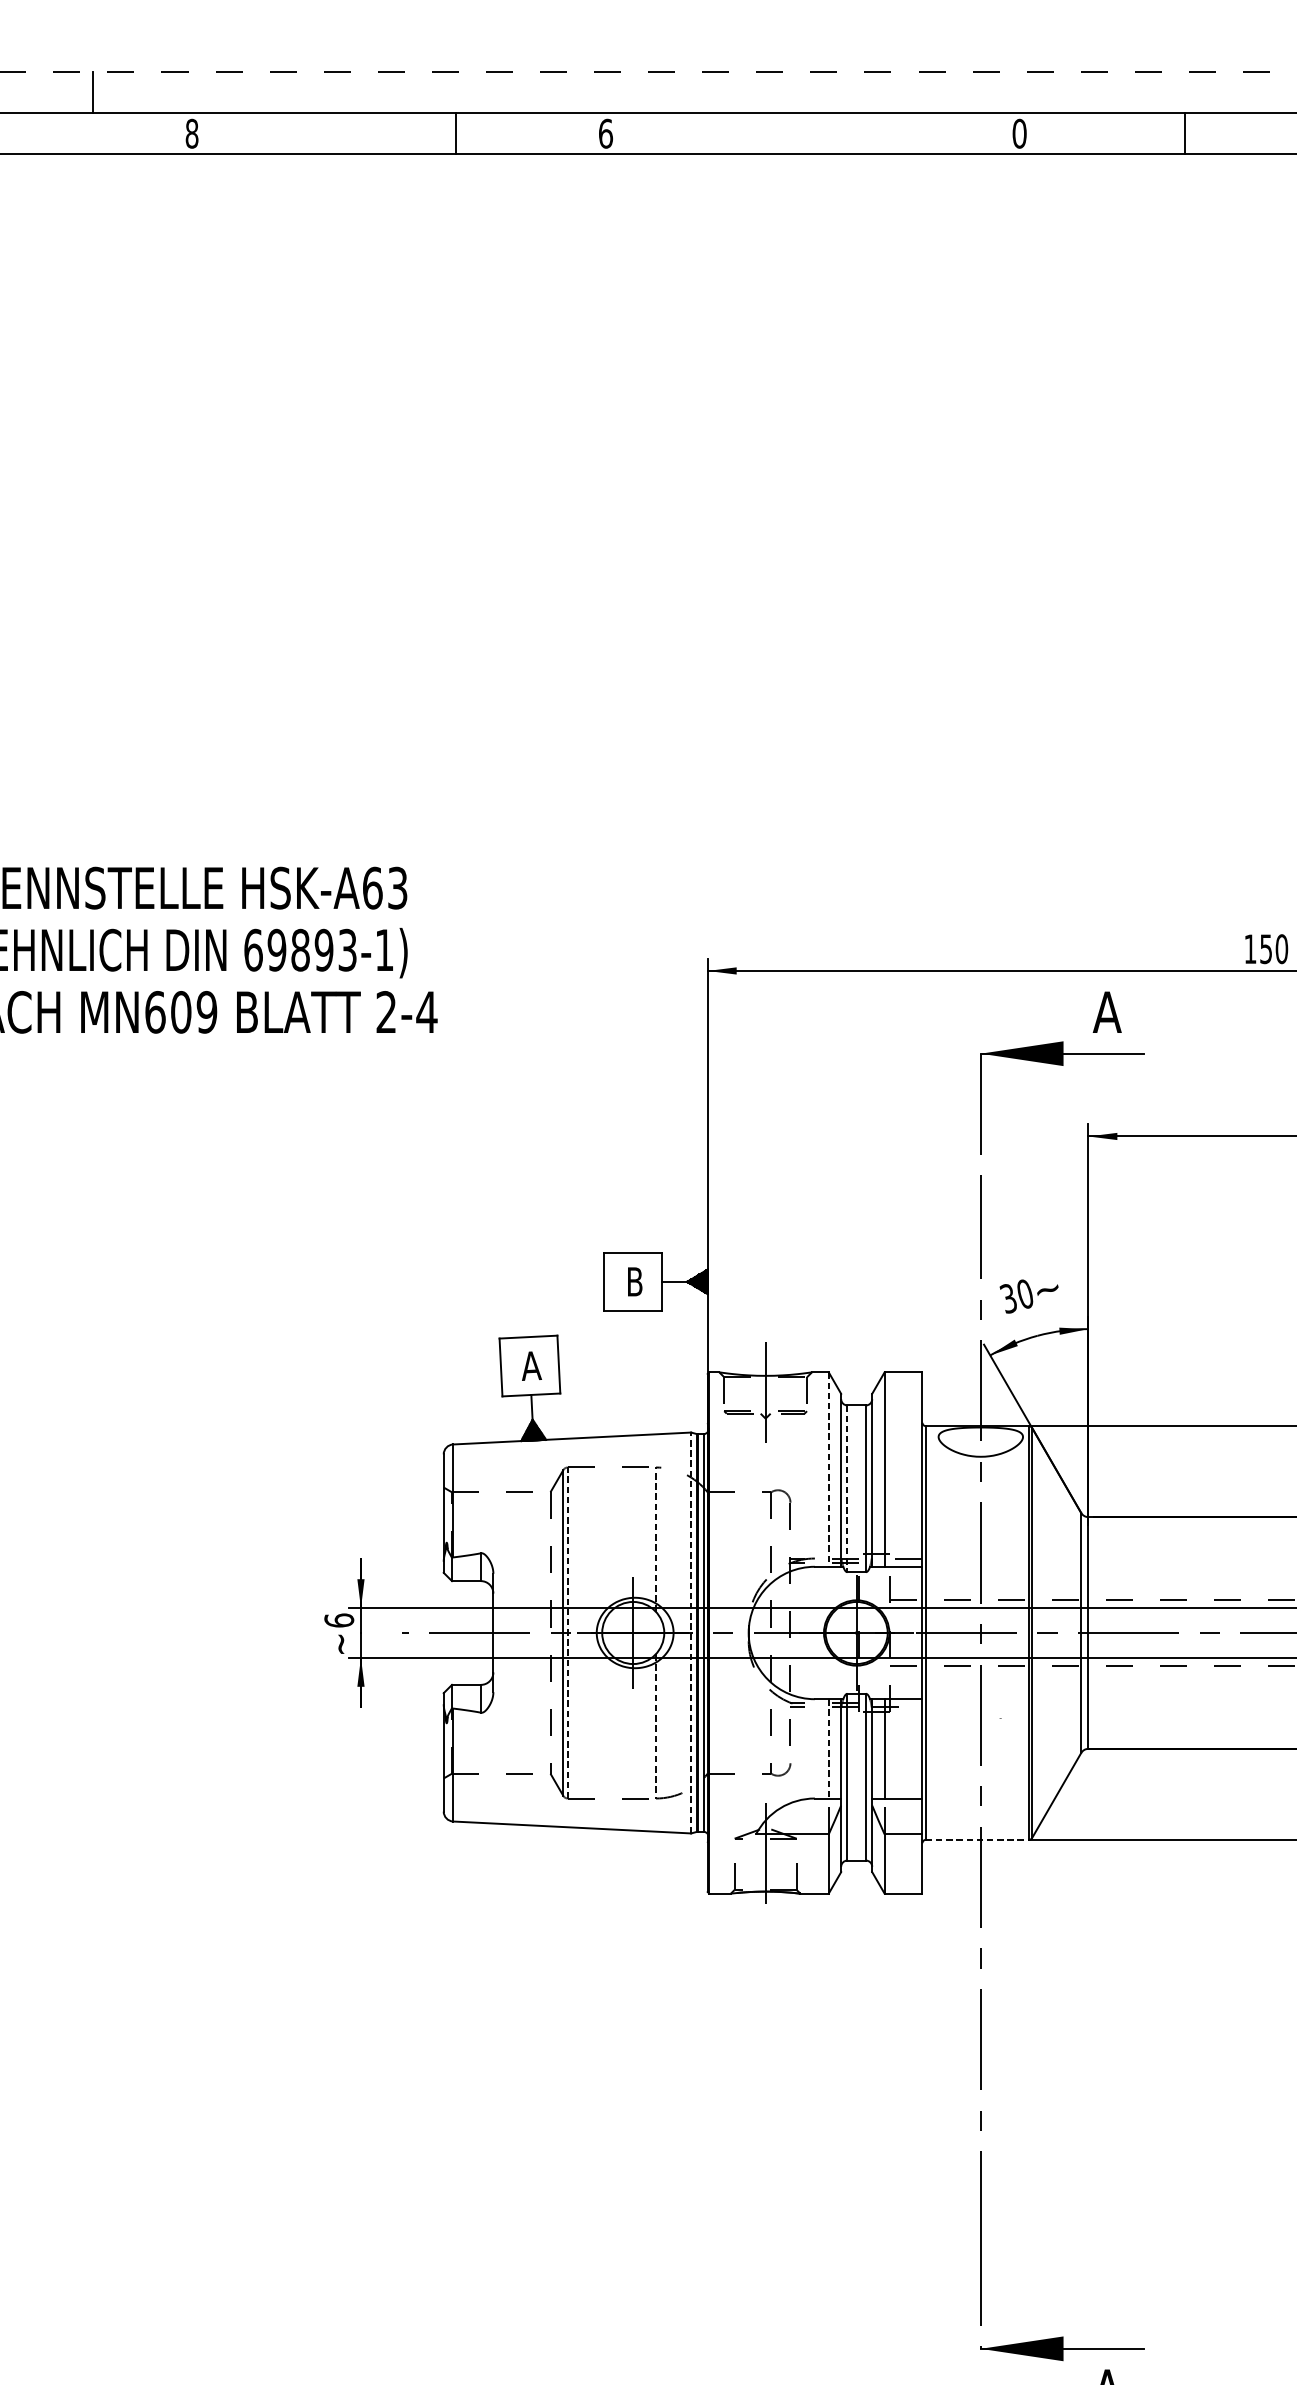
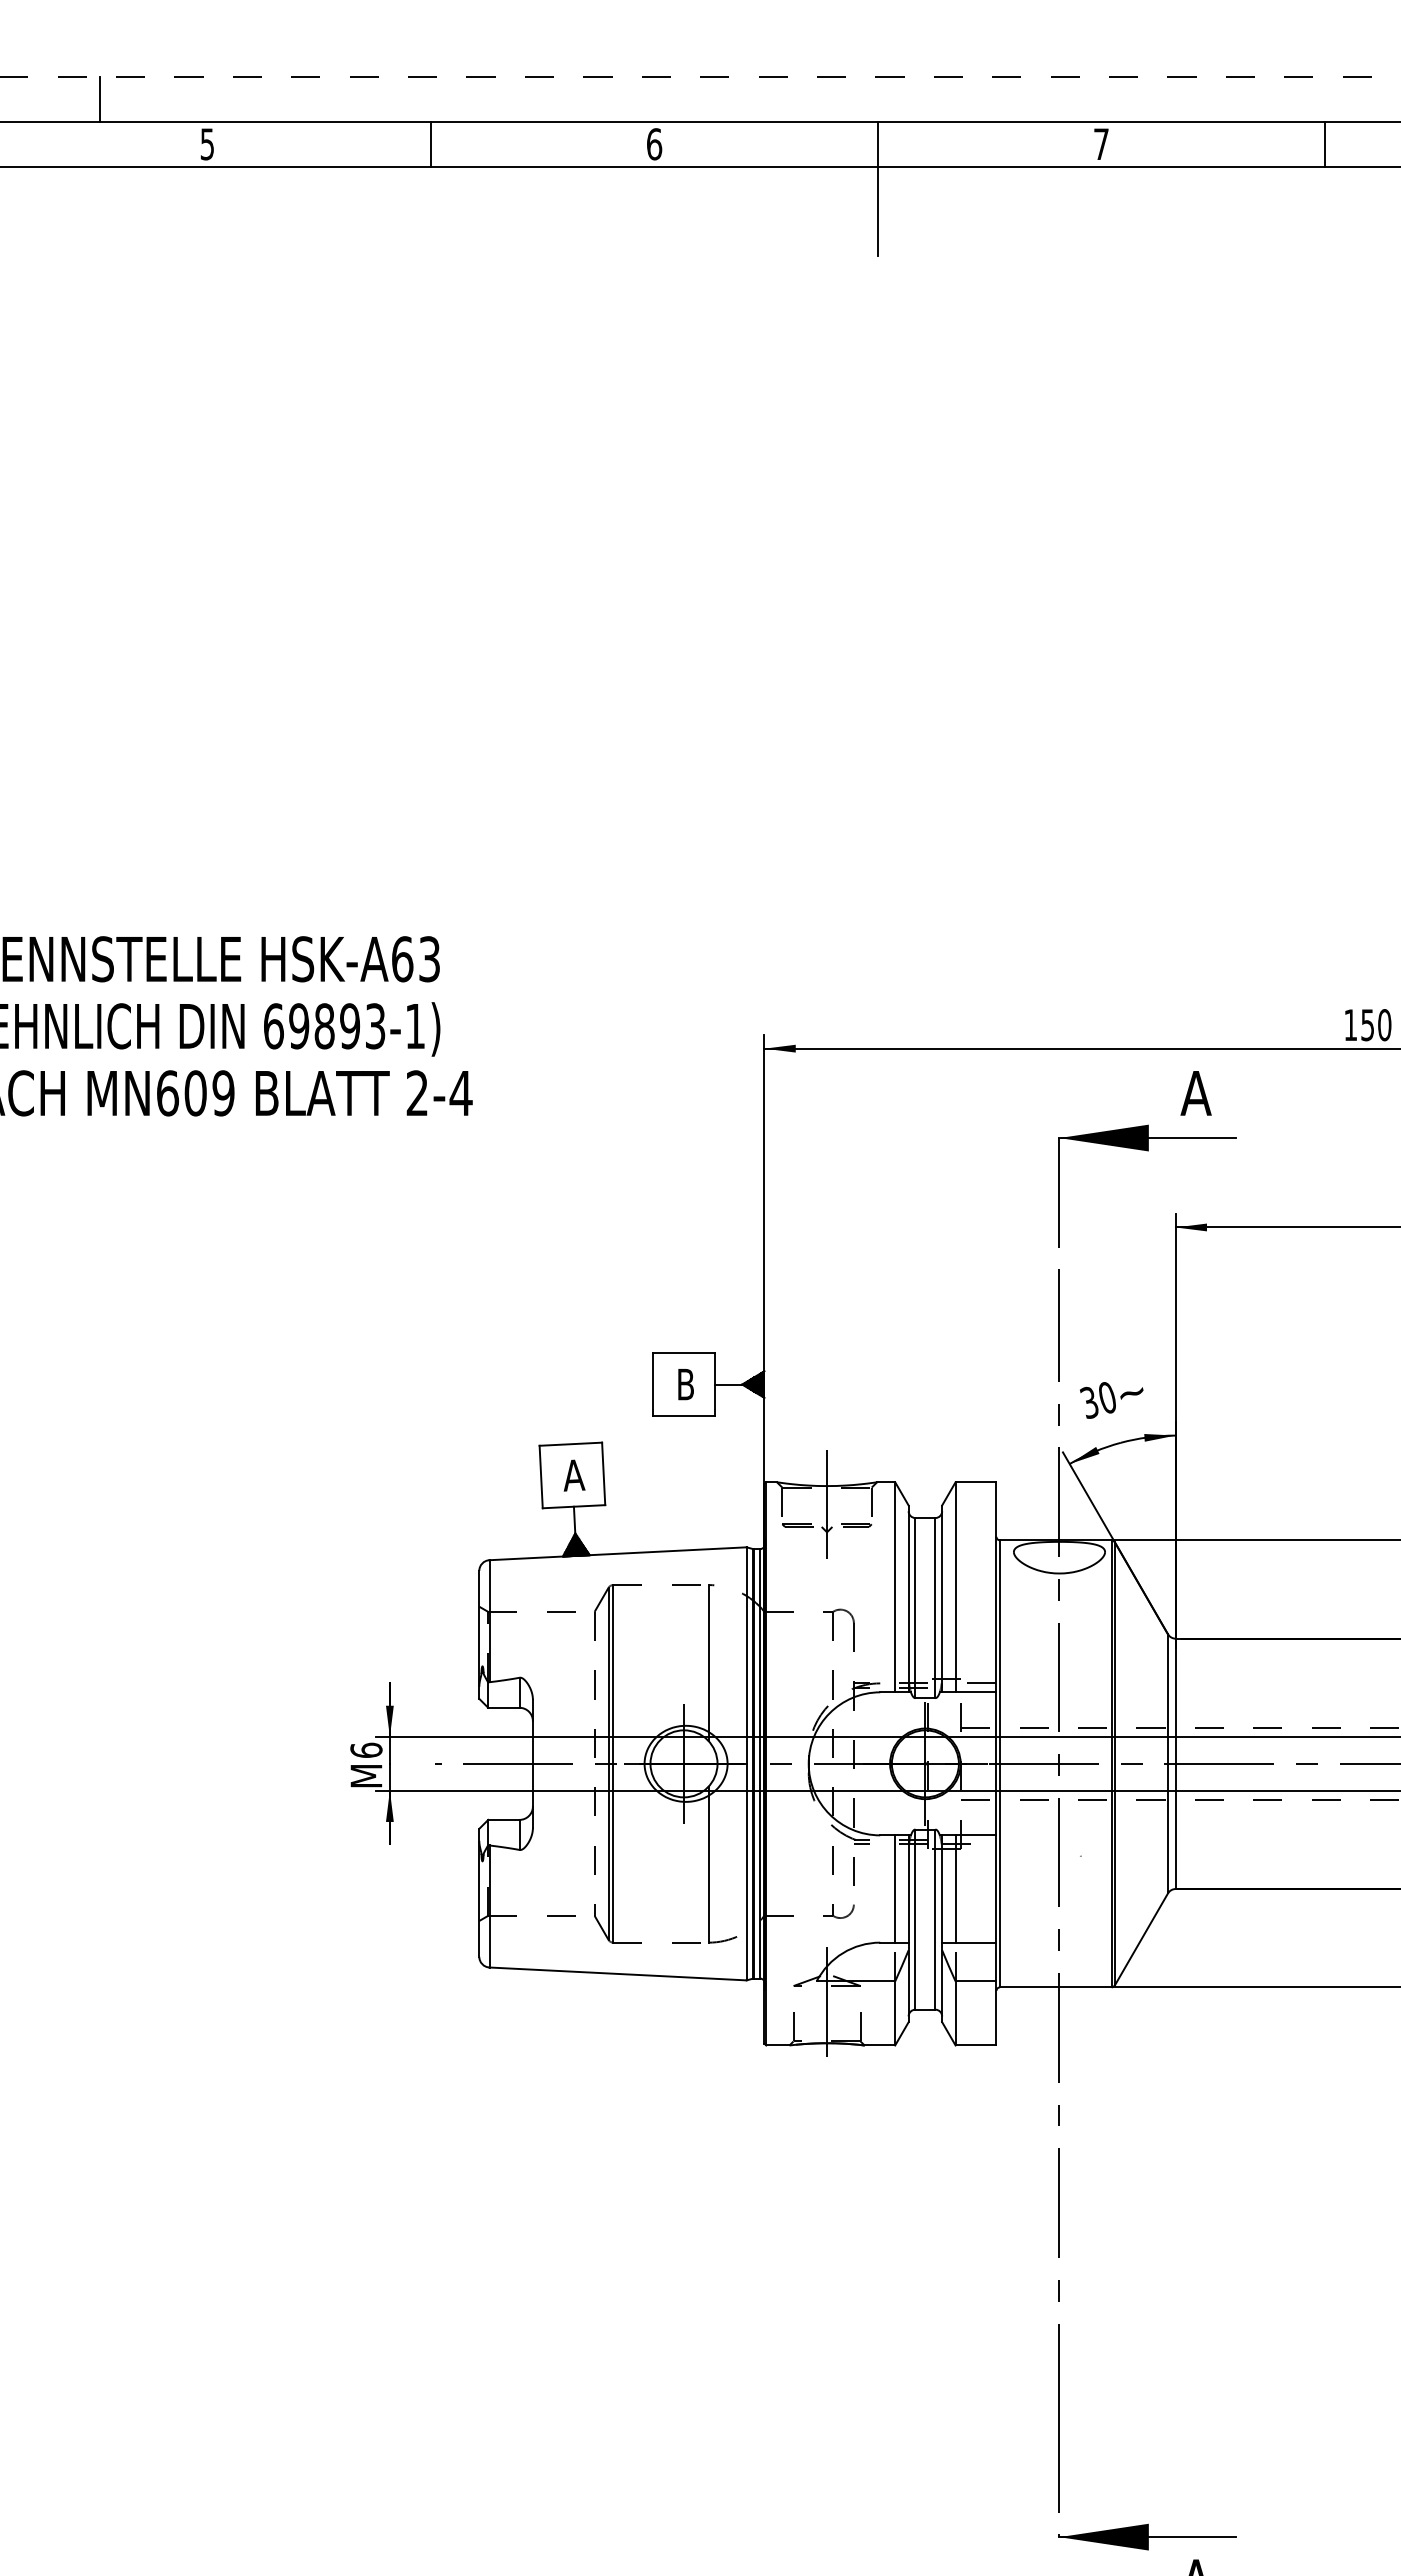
text: (192, 133) -> (207, 144), 8 -> 5
line: (456, 133) -> (431, 143), moved
text: (1019, 133) -> (1101, 144), 0 -> 7
line: (1185, 133) -> (1325, 143), moved
line: (813, 174) -> (878, 188), added
line: (829, 1469) -> (895, 1587), dashed -> solid
line: (847, 1489) -> (915, 1608), dashed -> solid
line: (655, 1539) -> (708, 1662), dashed -> solid
line: (567, 1632) -> (613, 1763), dashed -> solid
line: (691, 1632) -> (746, 1763), dashed -> solid
text: (339, 1644) -> (366, 1776), ~ -> M
line: (655, 1727) -> (708, 1865), dashed -> solid
line: (829, 1749) -> (895, 1889), dashed -> solid
line: (977, 1840) -> (1055, 1987), dashed -> solid

